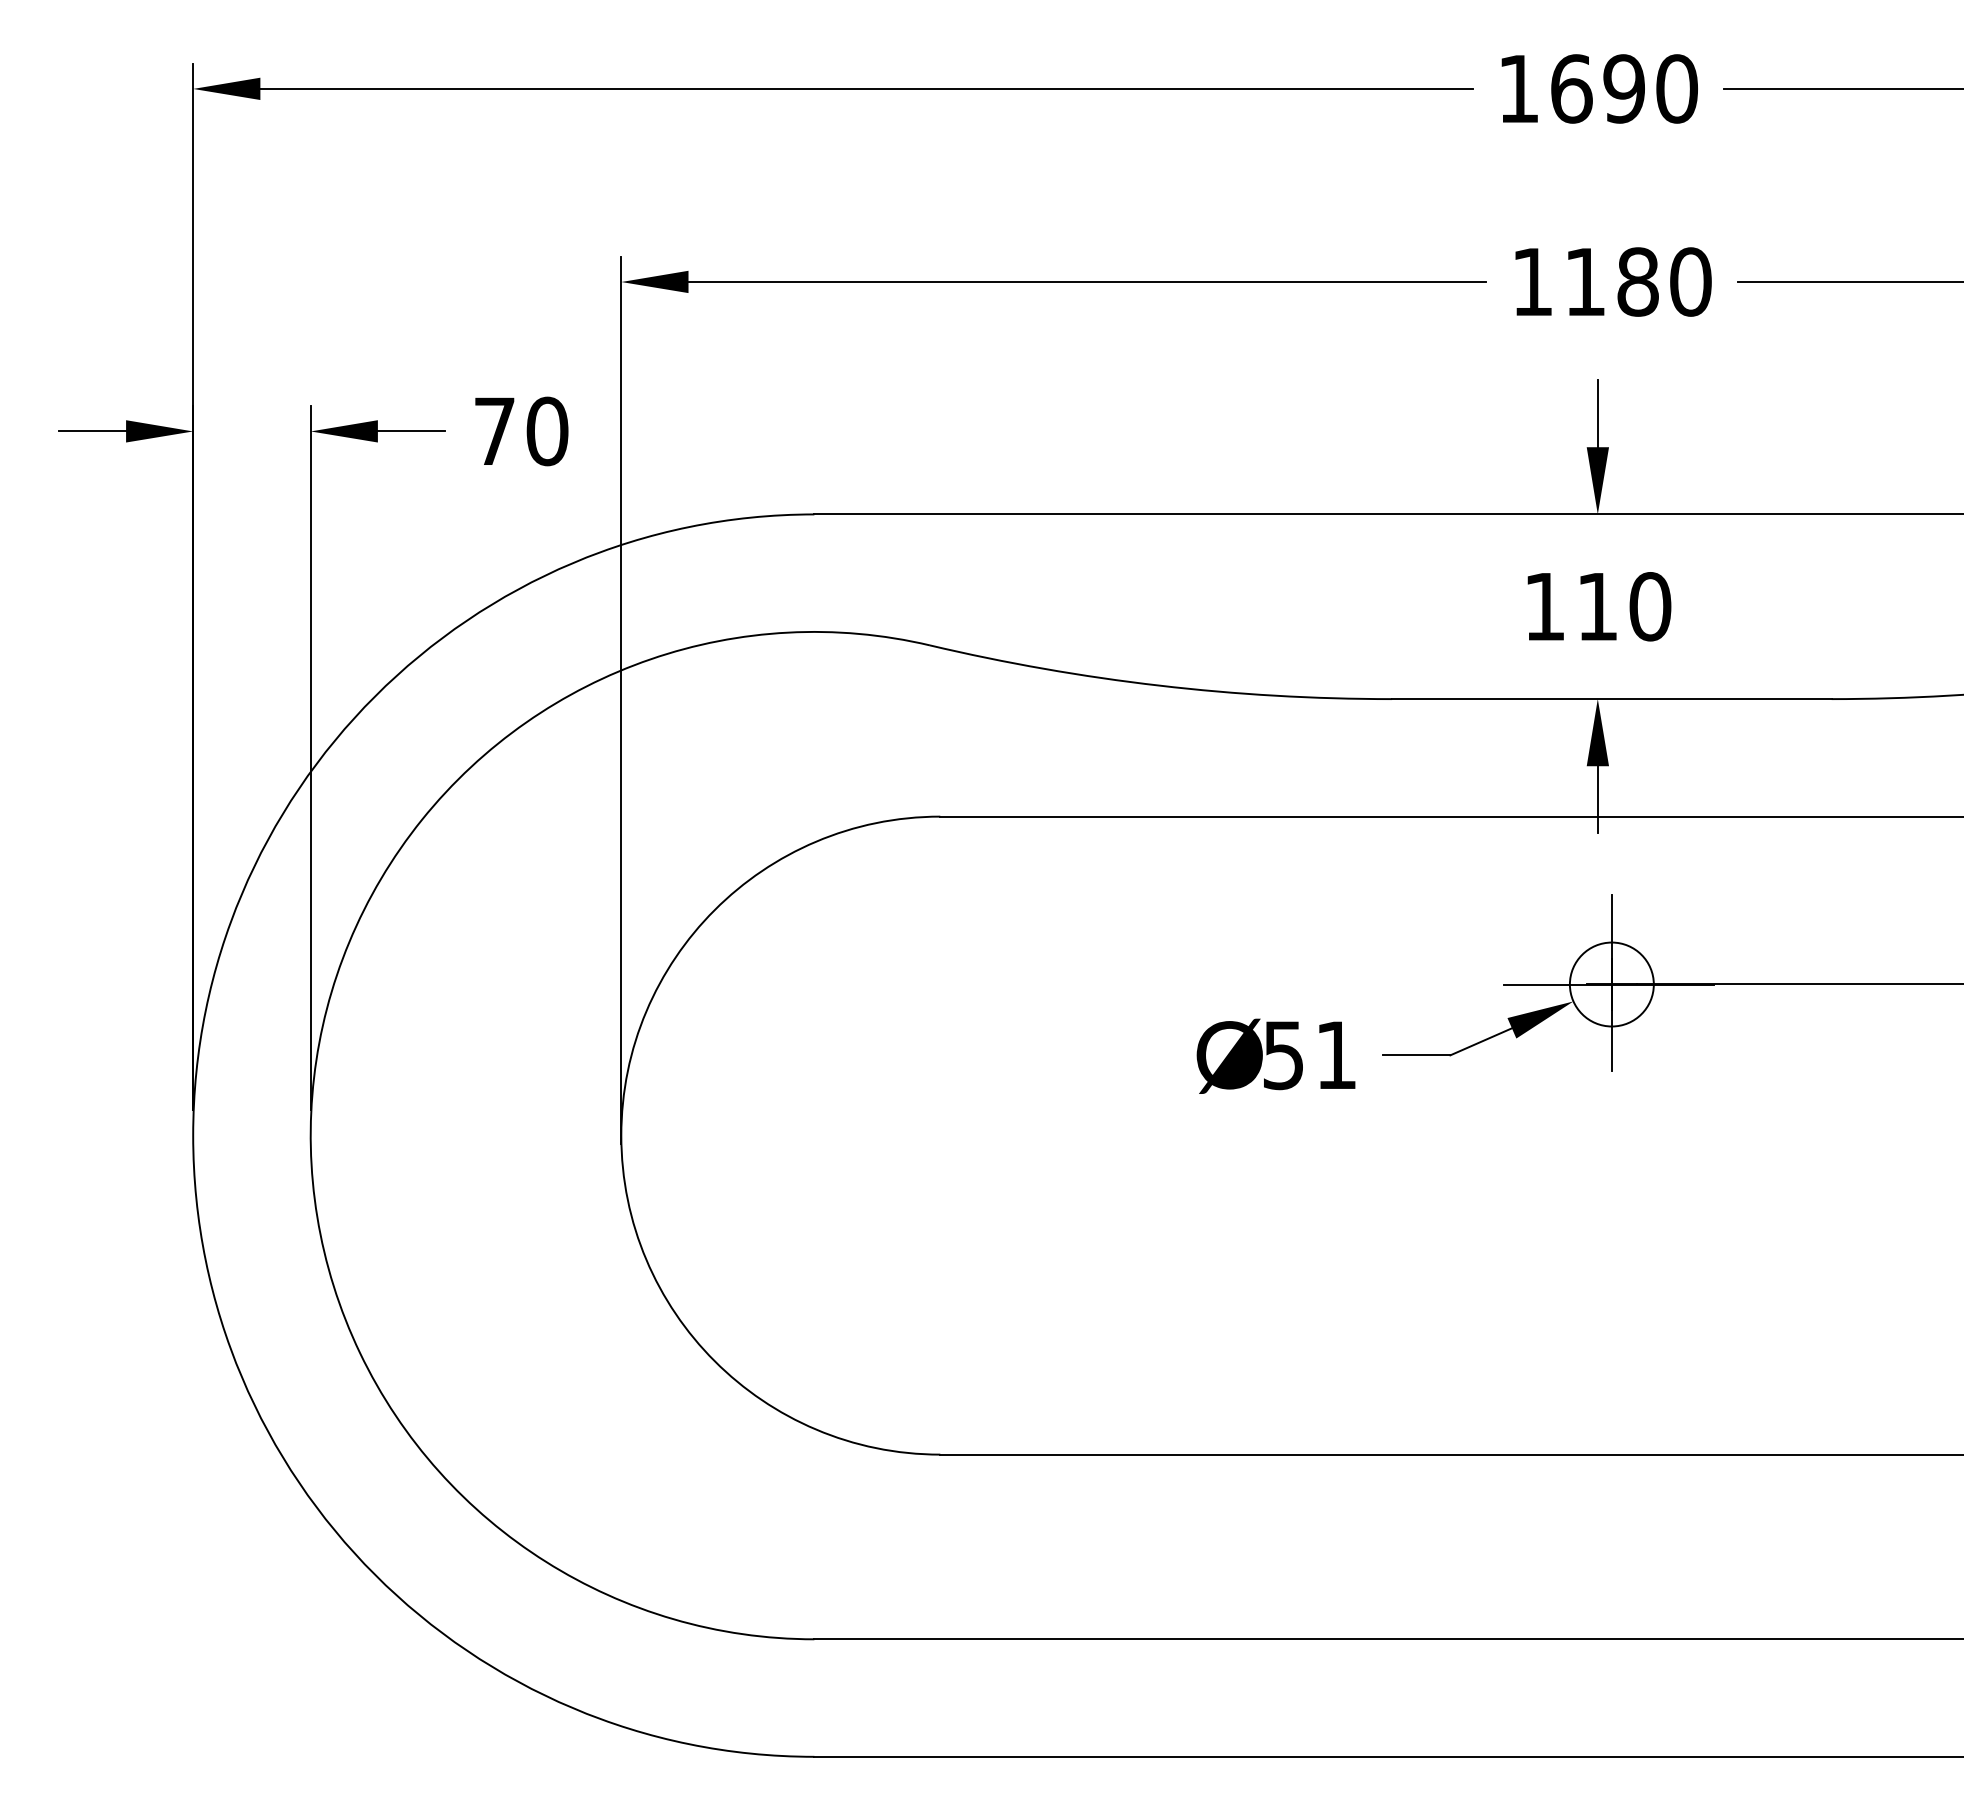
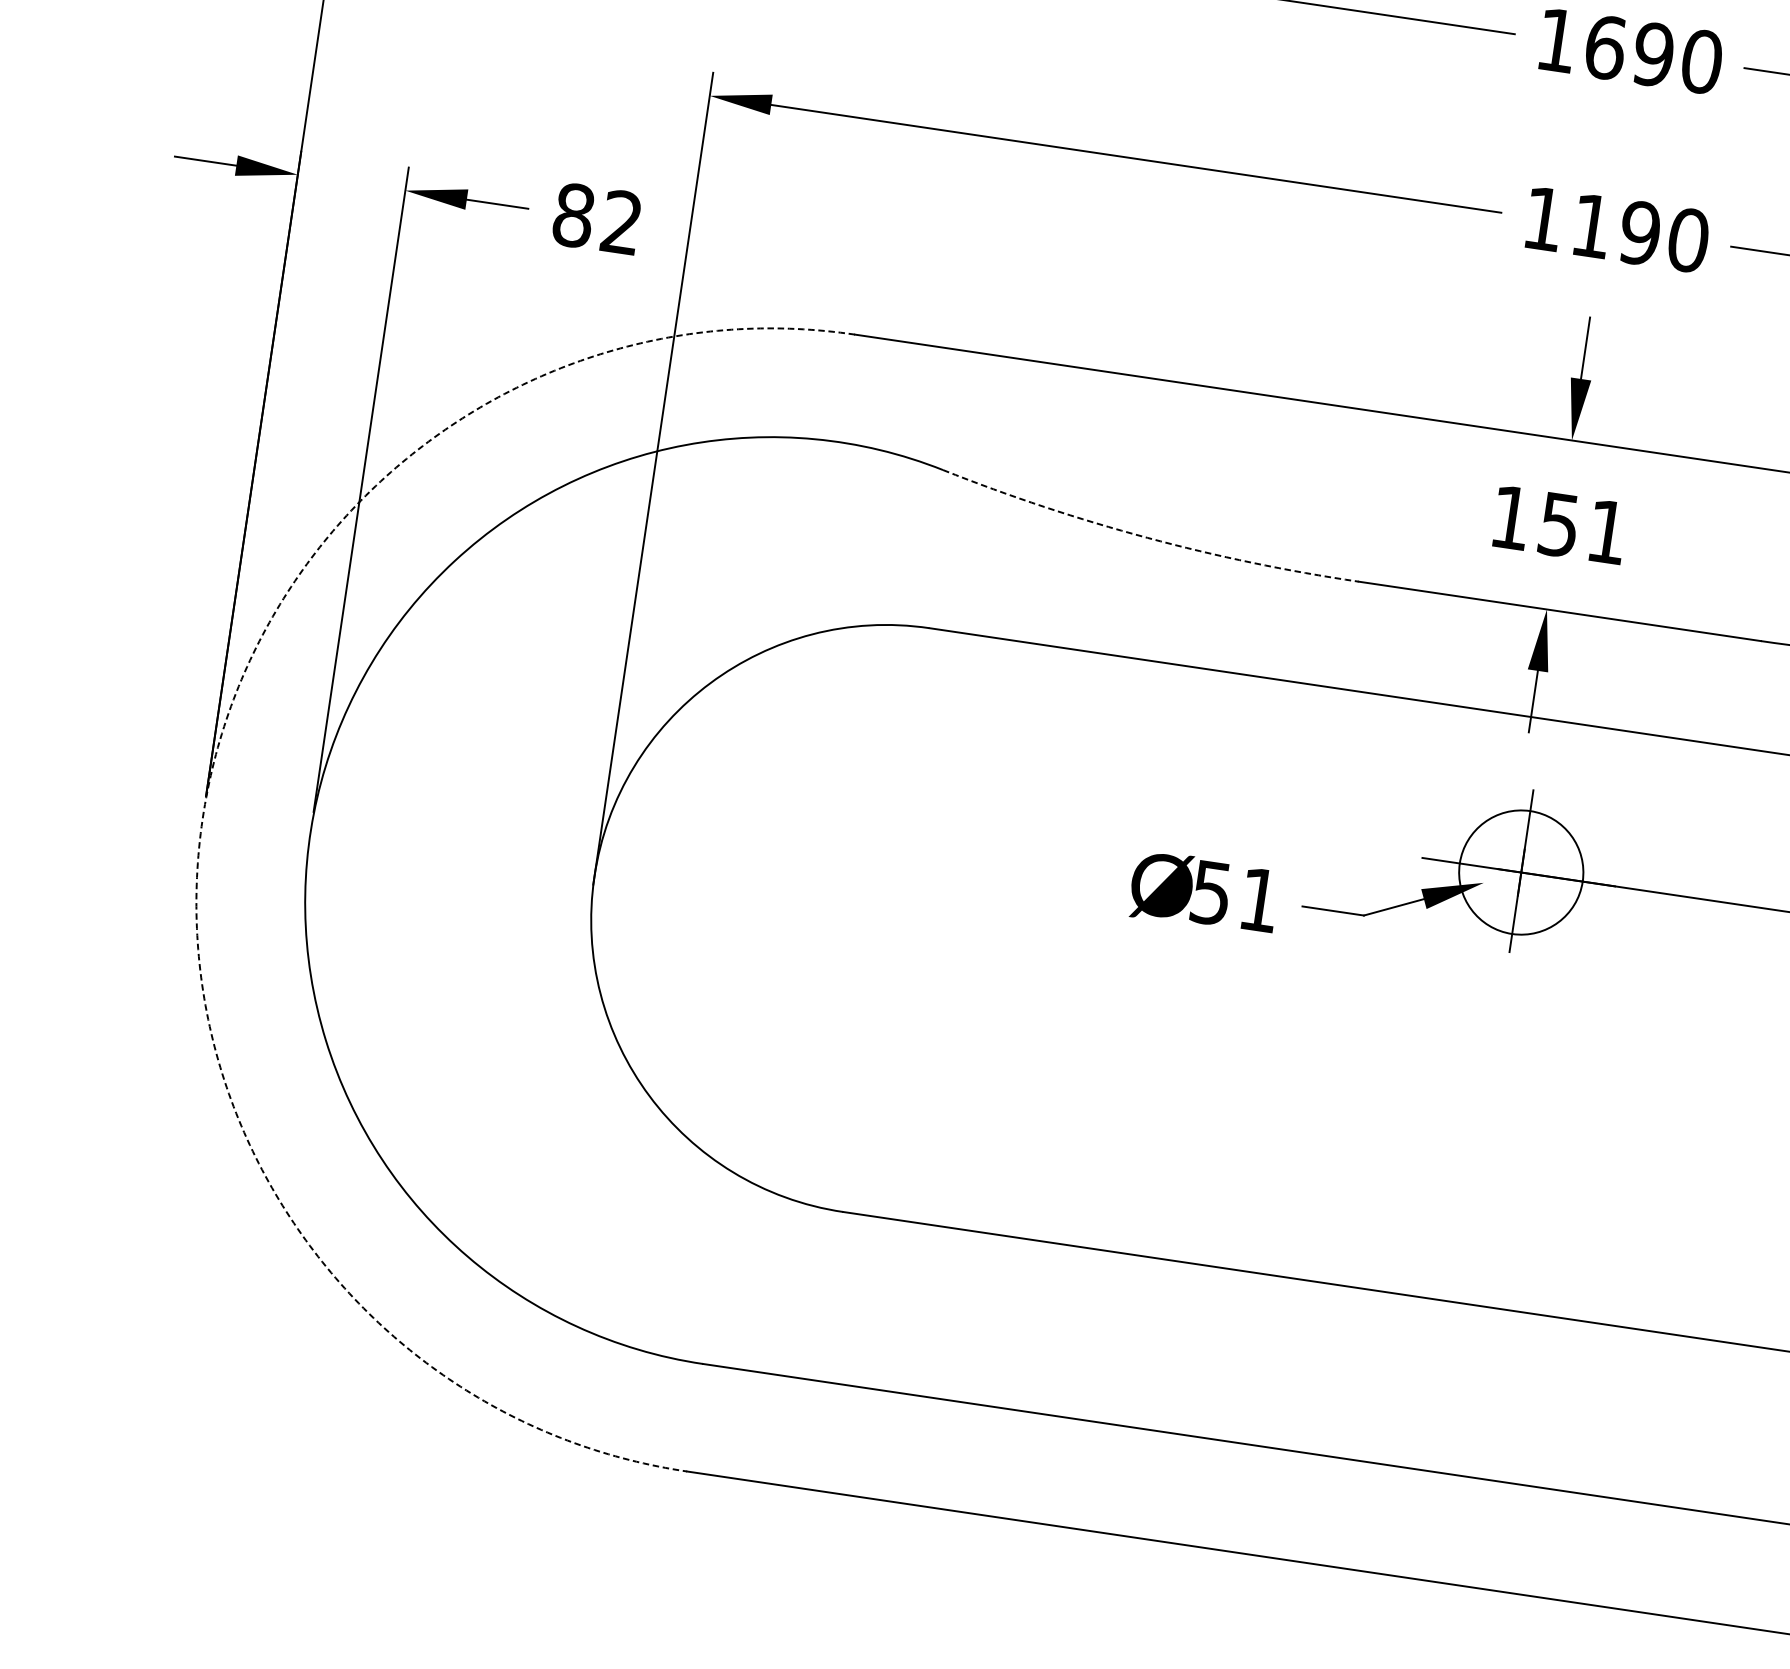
text: (1637, 281) -> (1639, 232), 1180 -> 1190
text: (521, 431) -> (598, 219), 70 -> 82
text: (1624, 606) -> (1583, 528), 110 -> 151
arc: (1159, 685) -> (1147, 537), solid -> dashed
circle: (1611, 984) -> (1520, 872), size x1.6
arc: (193, 1135) -> (202, 819), solid -> dashed

